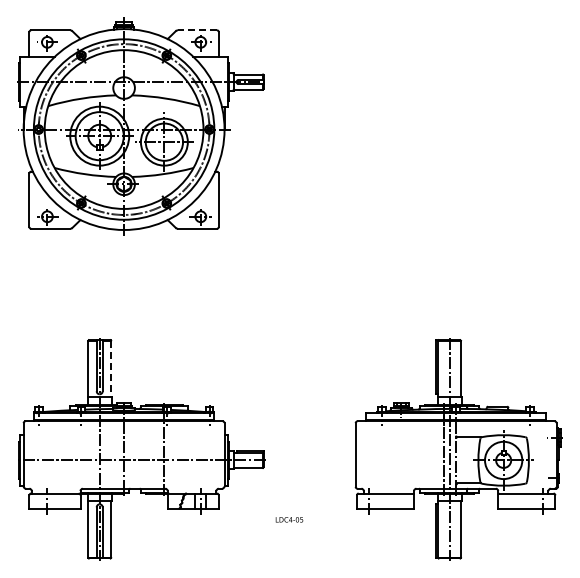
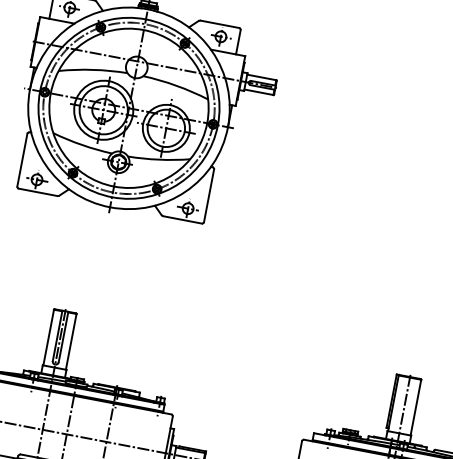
line: (197, 30) -> (219, 24), dashed -> solid
line: (111, 369) -> (71, 342), dashed -> solid

